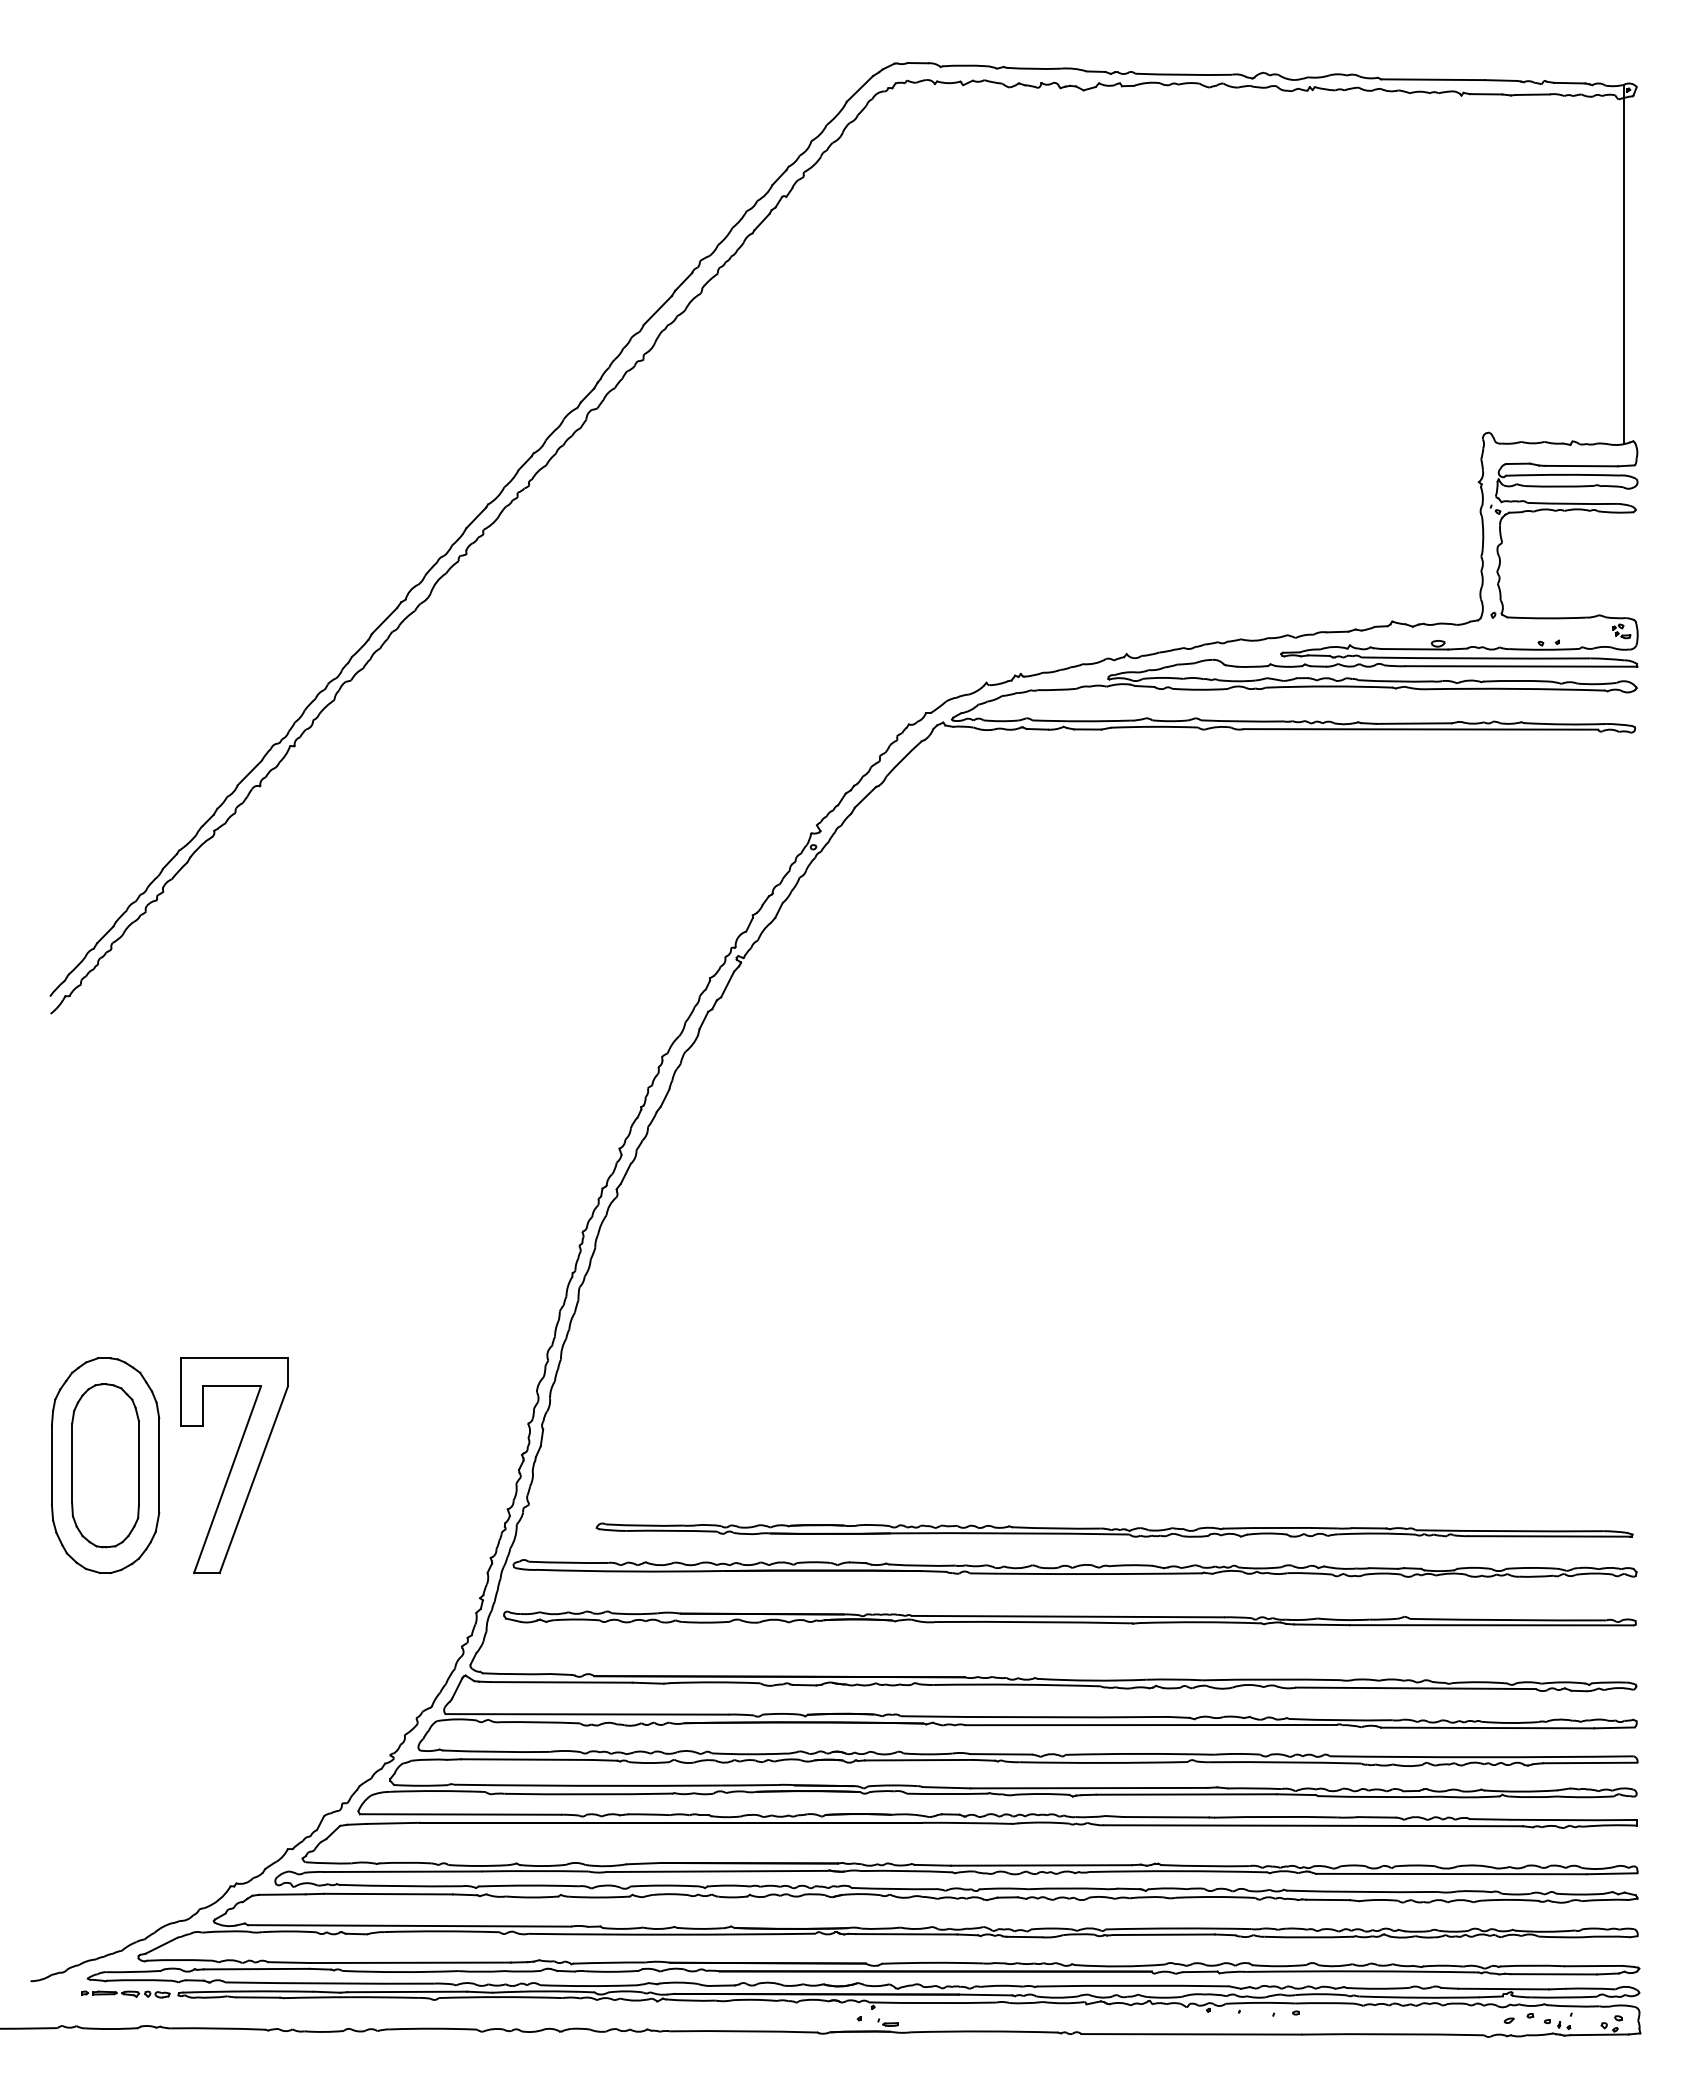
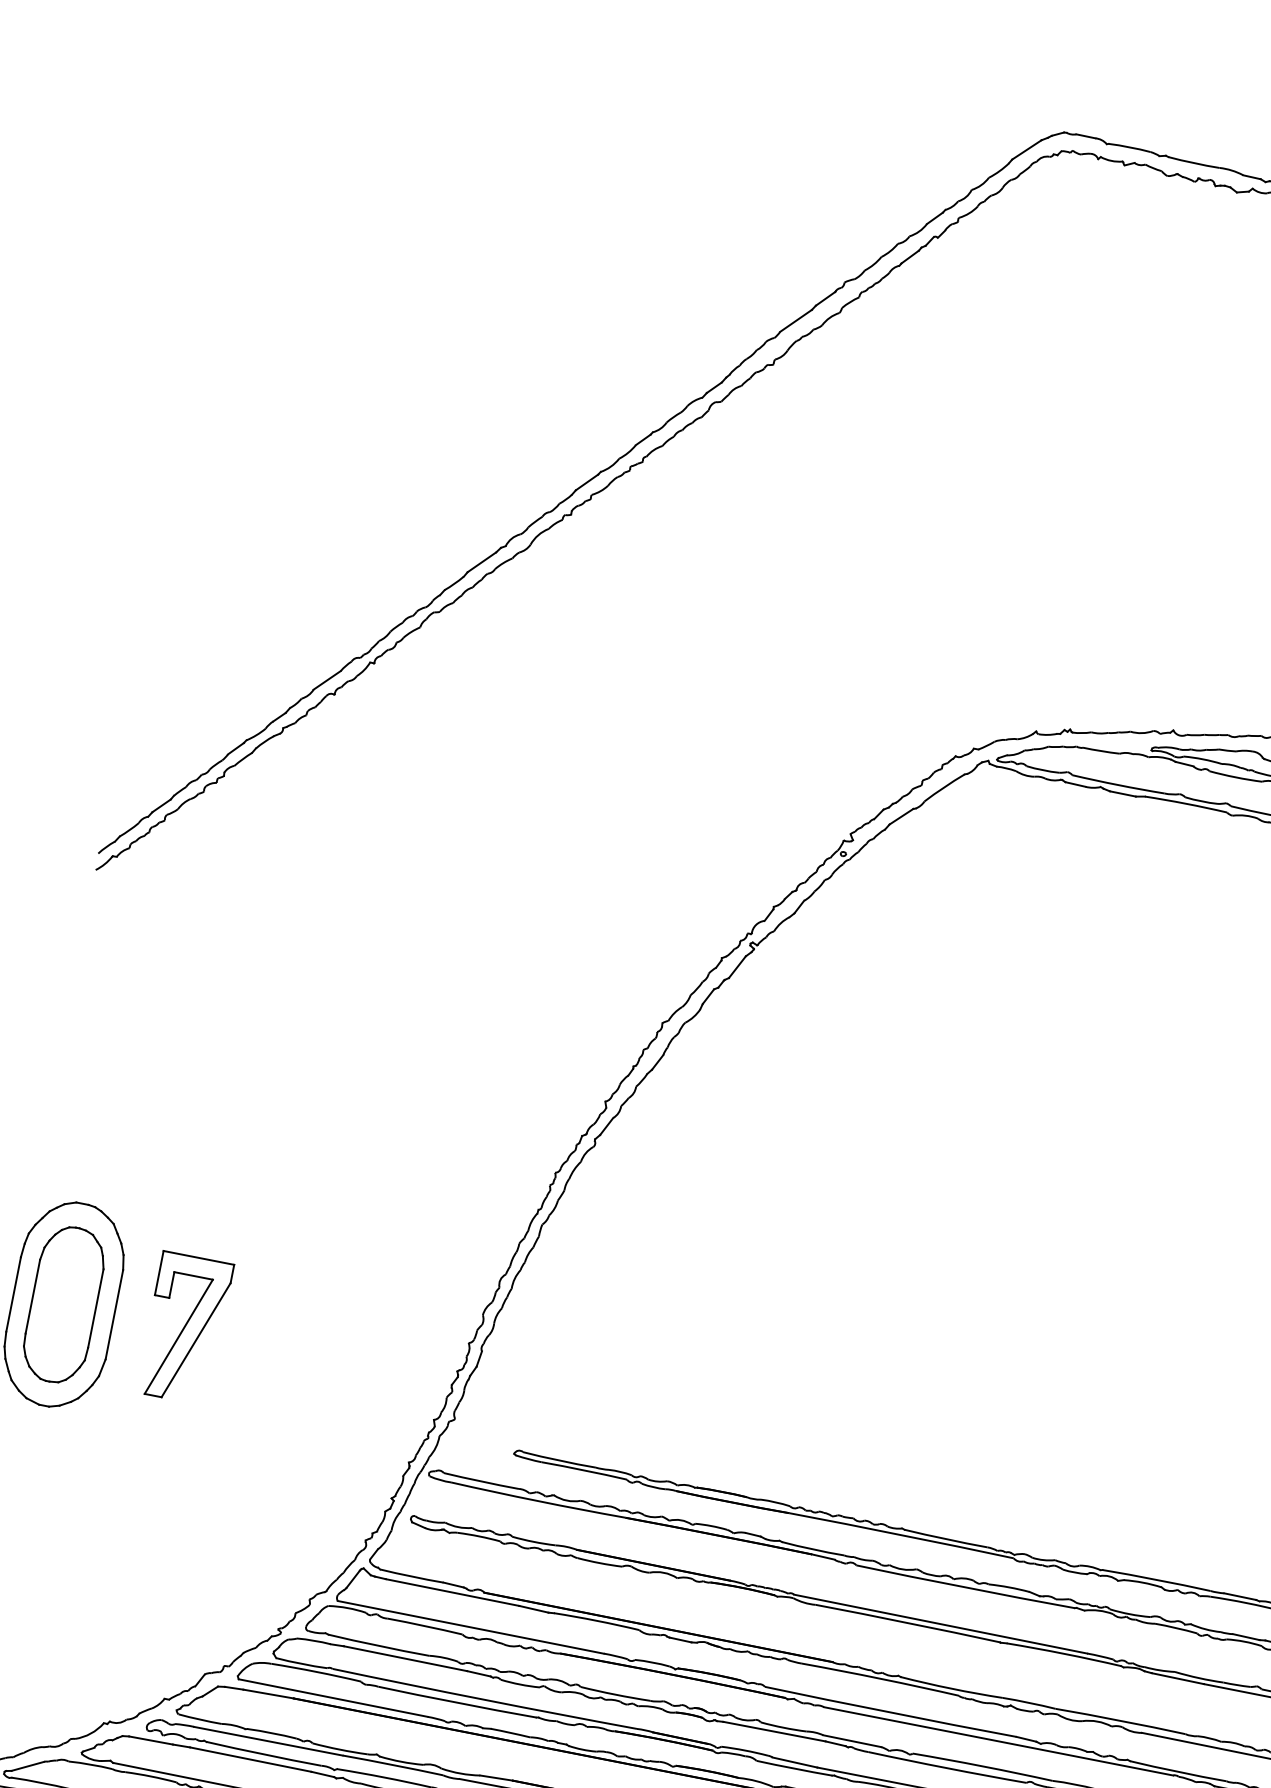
part: (234, 1465) -> (185, 1328), size x0.7

